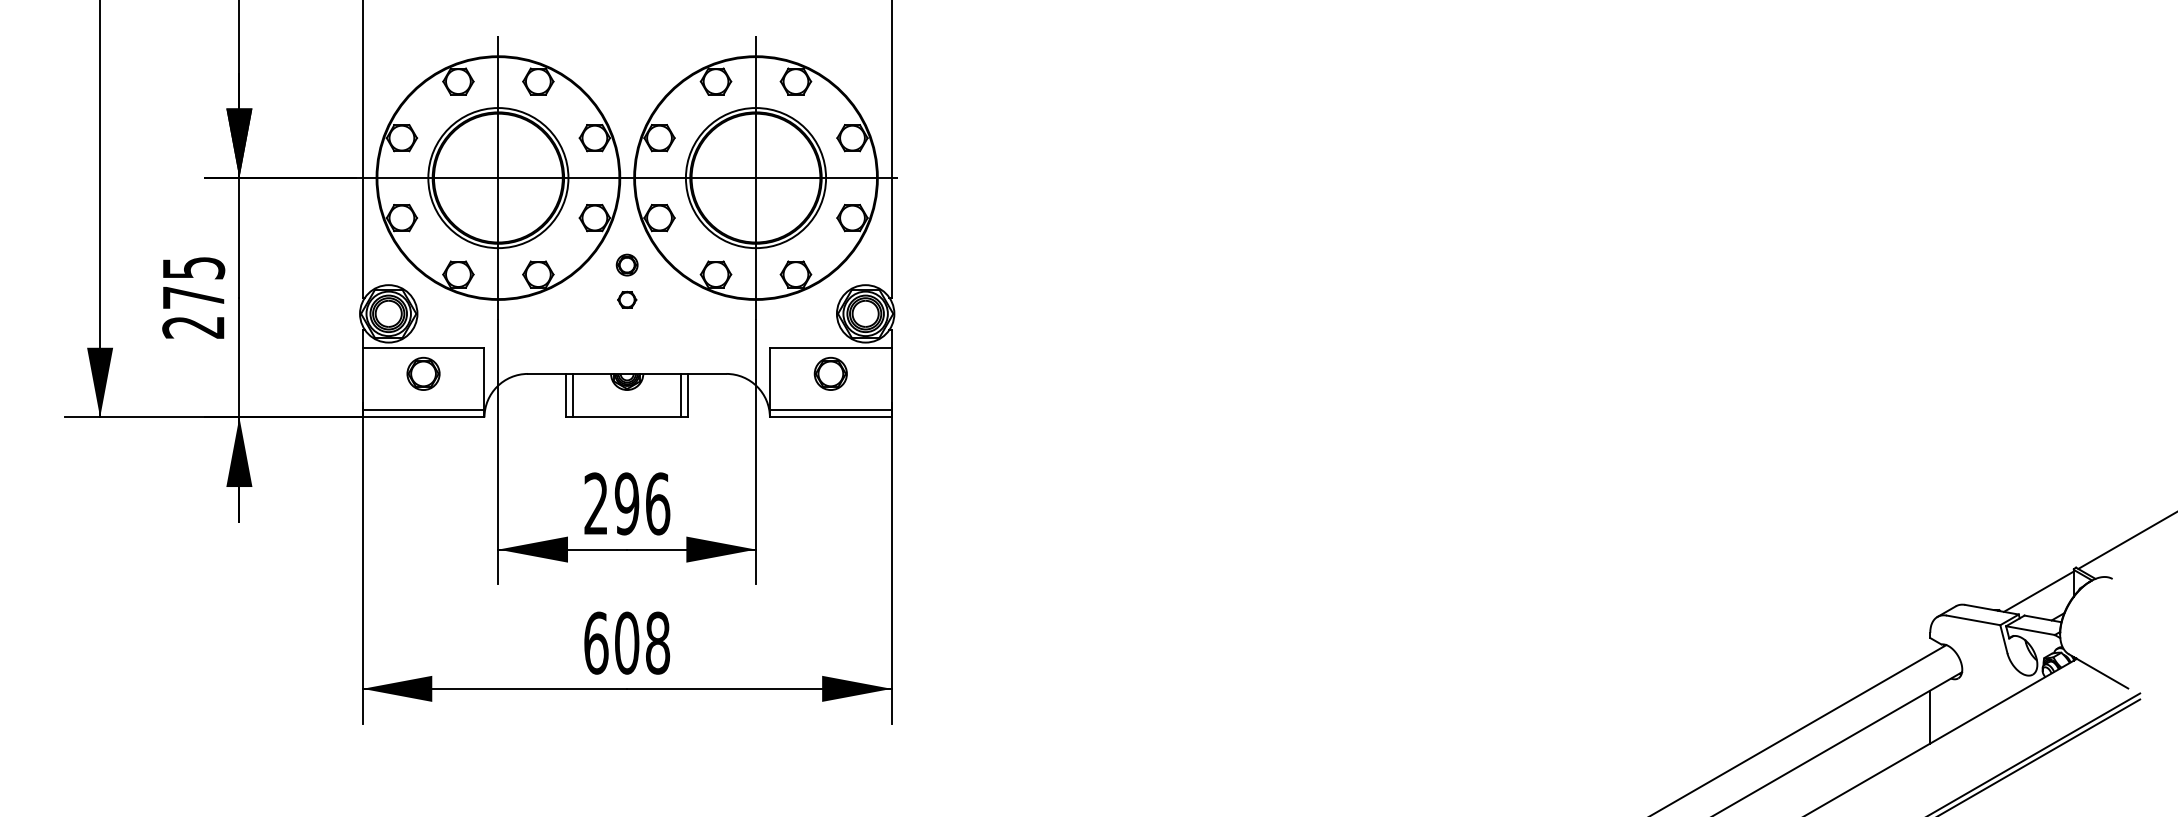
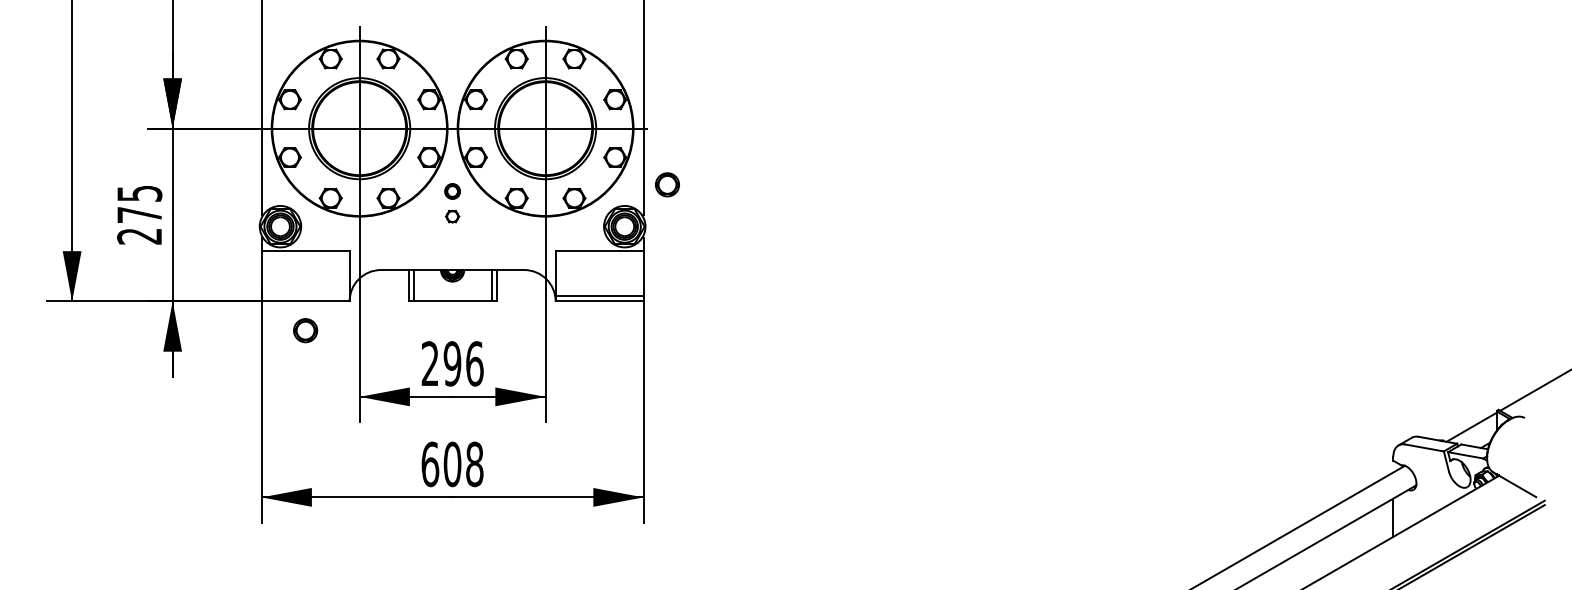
part: (423, 373) -> (305, 330), moved
part: (830, 373) -> (667, 184), moved
line: (423, 410) -> (305, 296), removed

